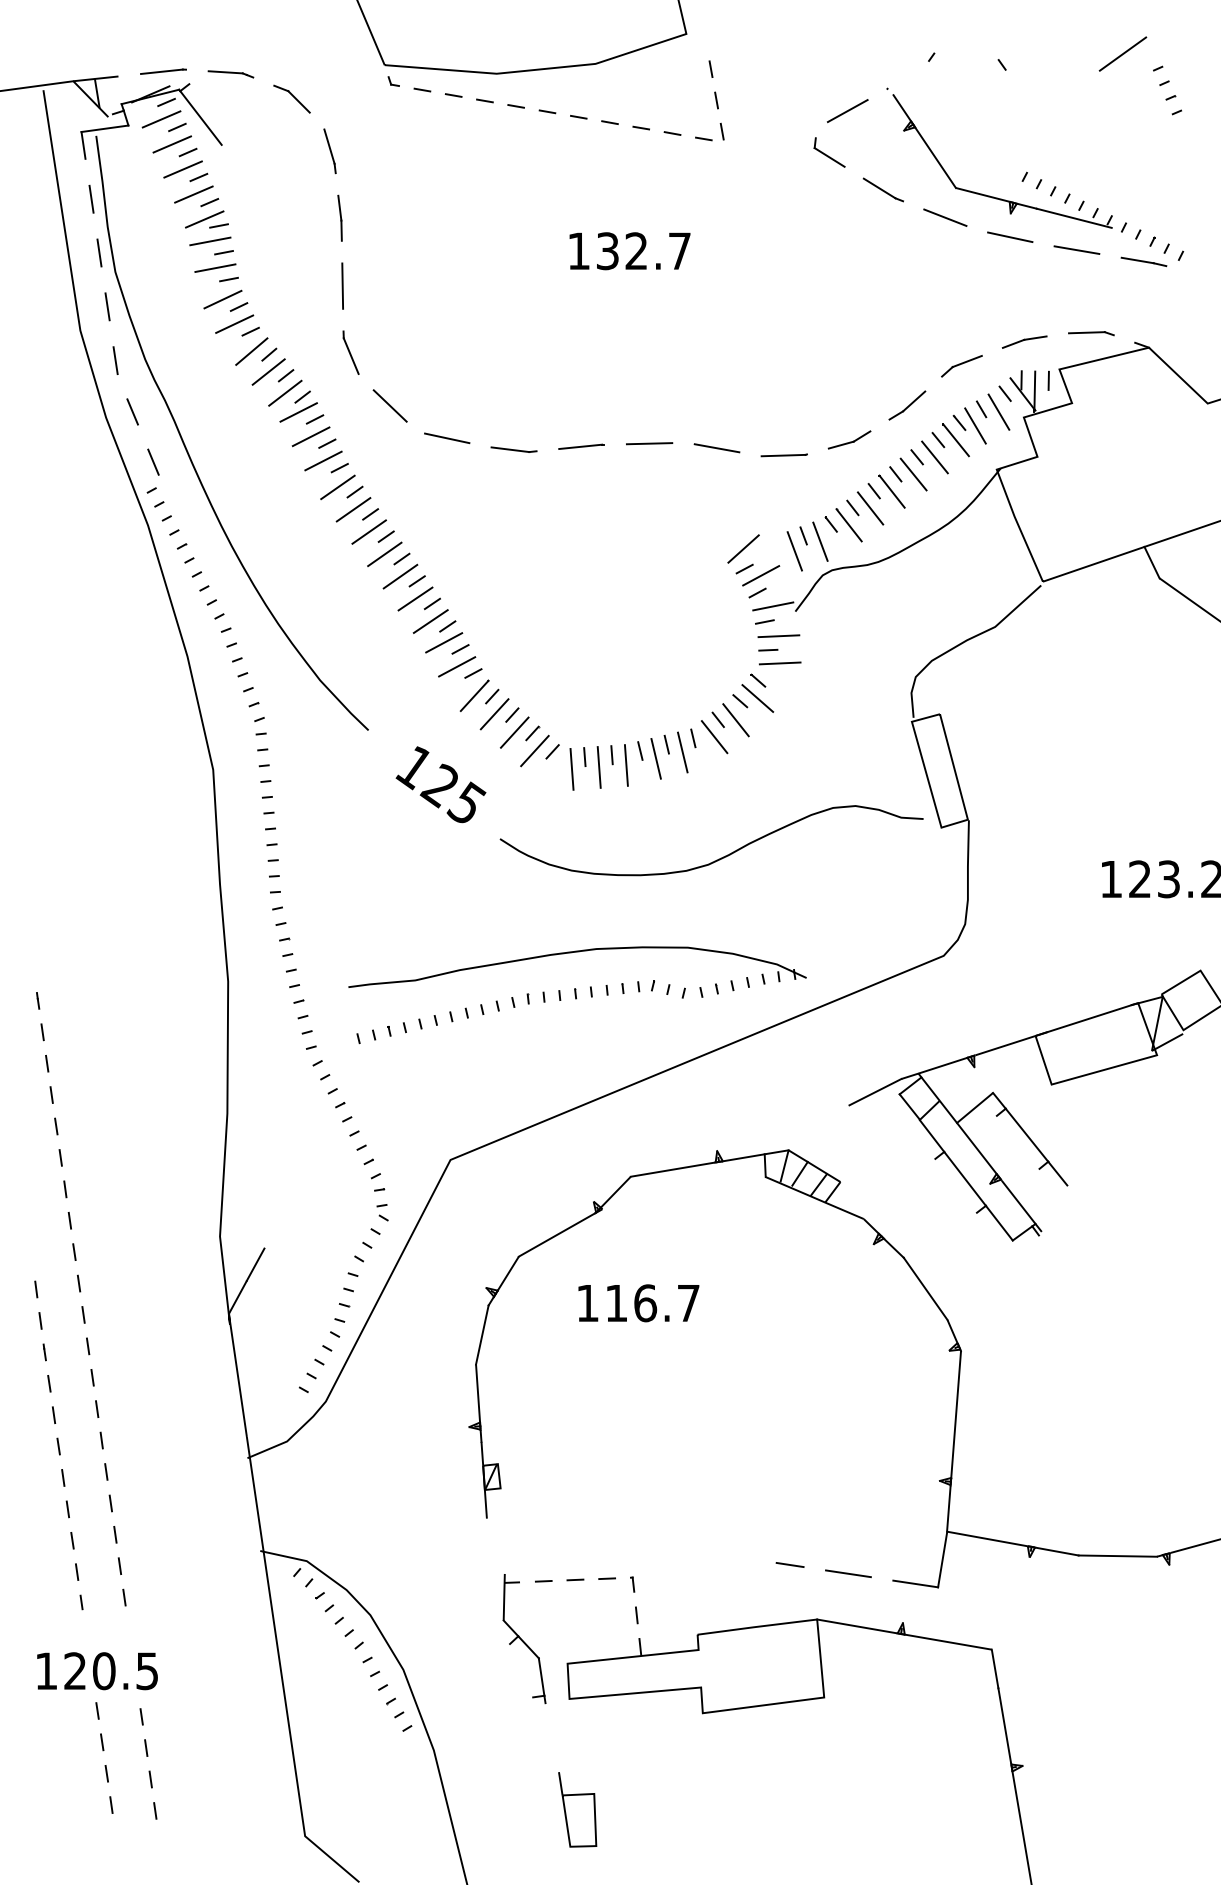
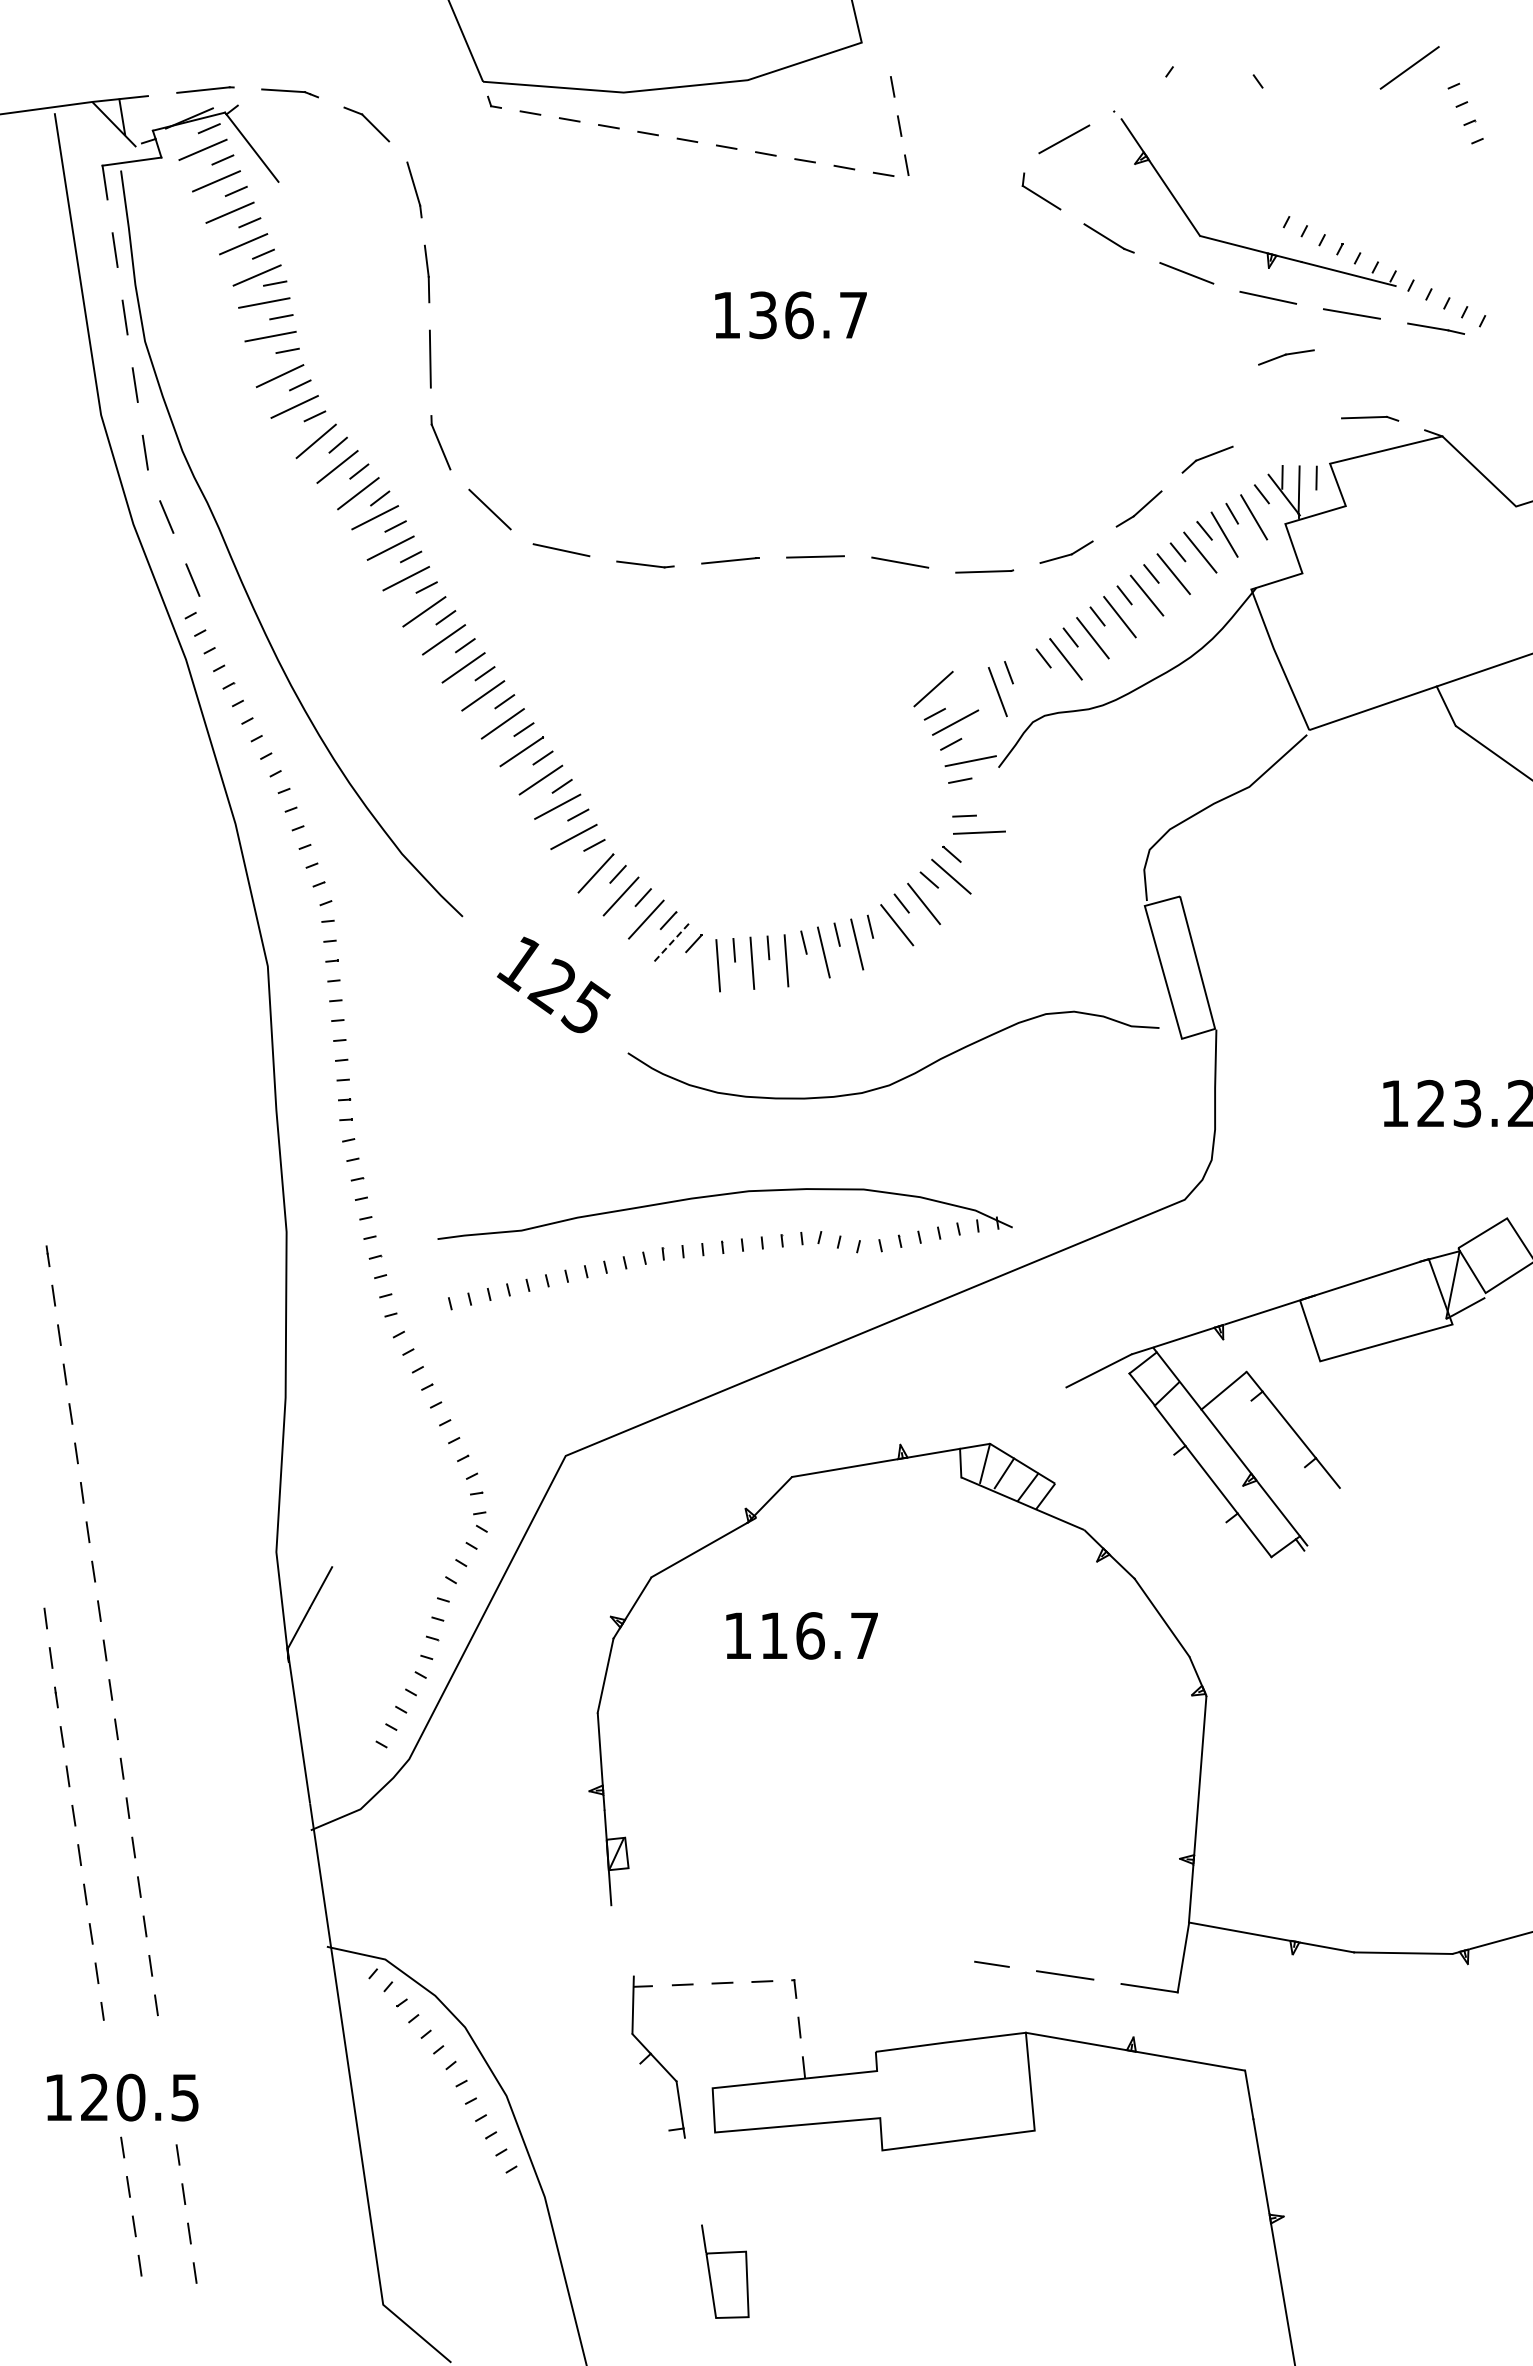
text: (636, 251) -> (799, 315), 132.7 -> 136.7
part: (1024, 342) -> (1286, 357), moved
line: (820, 541) -> (1030, 679), removed
line: (778, 636) -> (977, 798), removed
line: (534, 750) -> (671, 942), solid -> dashed

